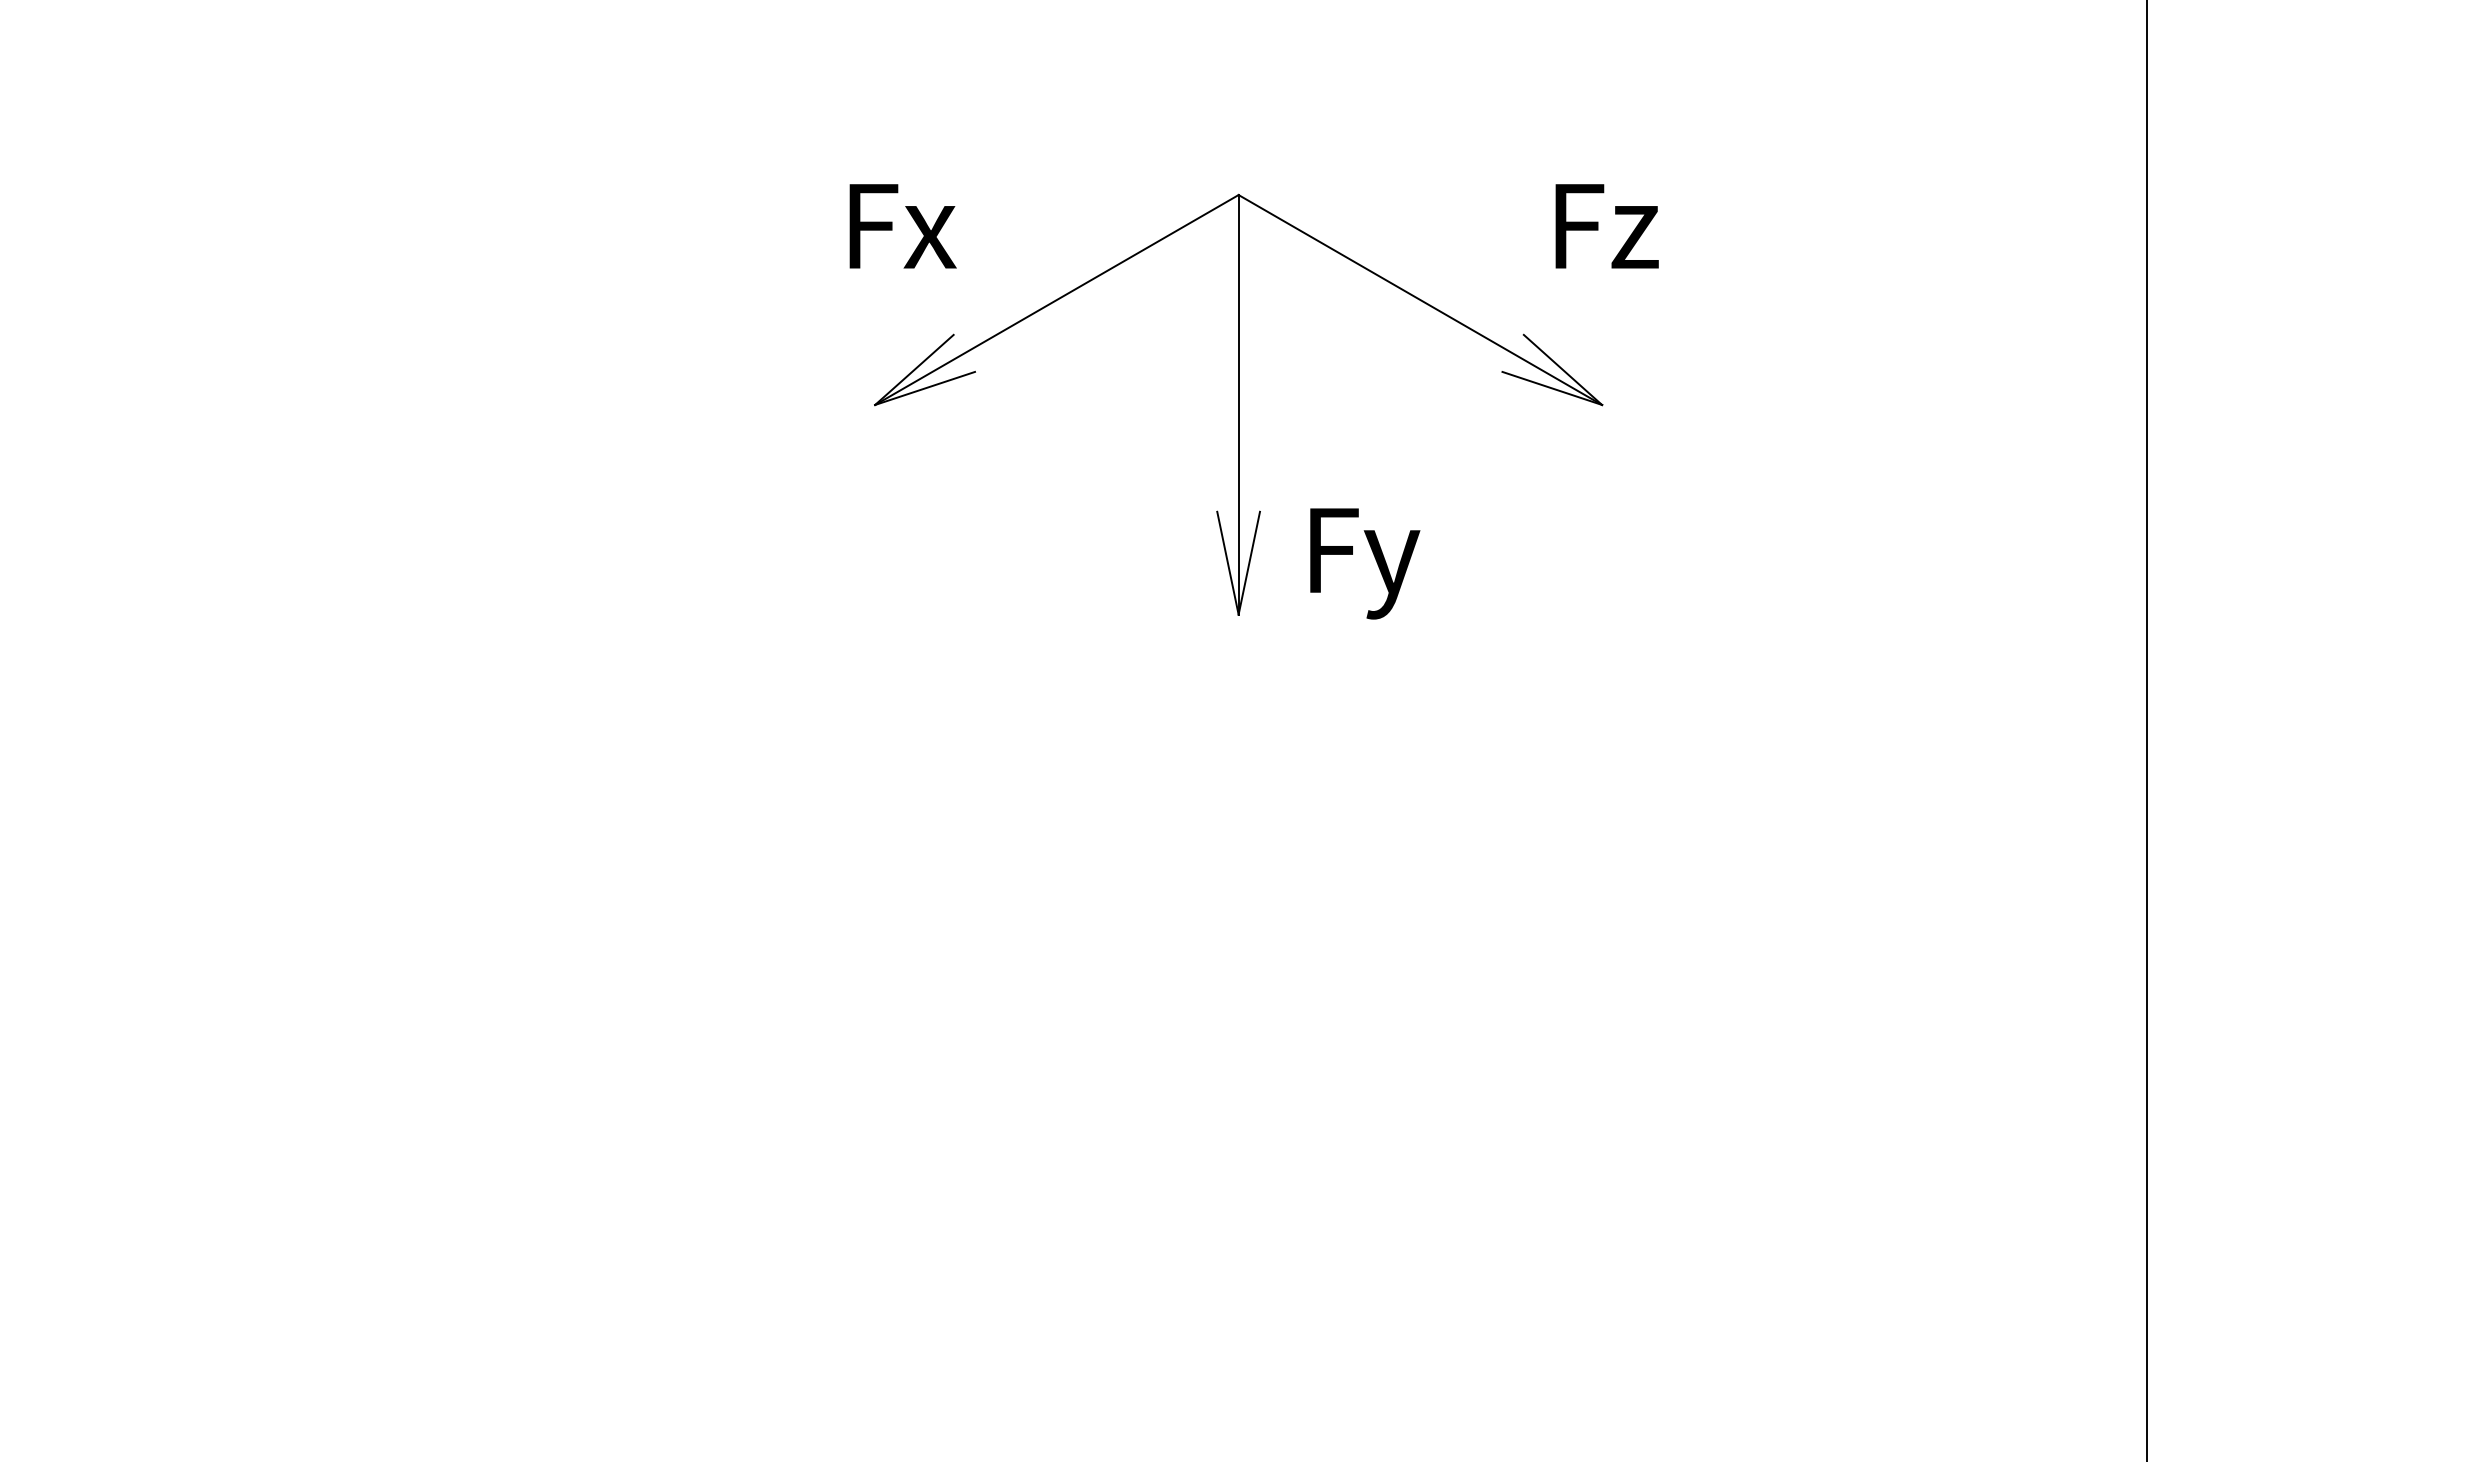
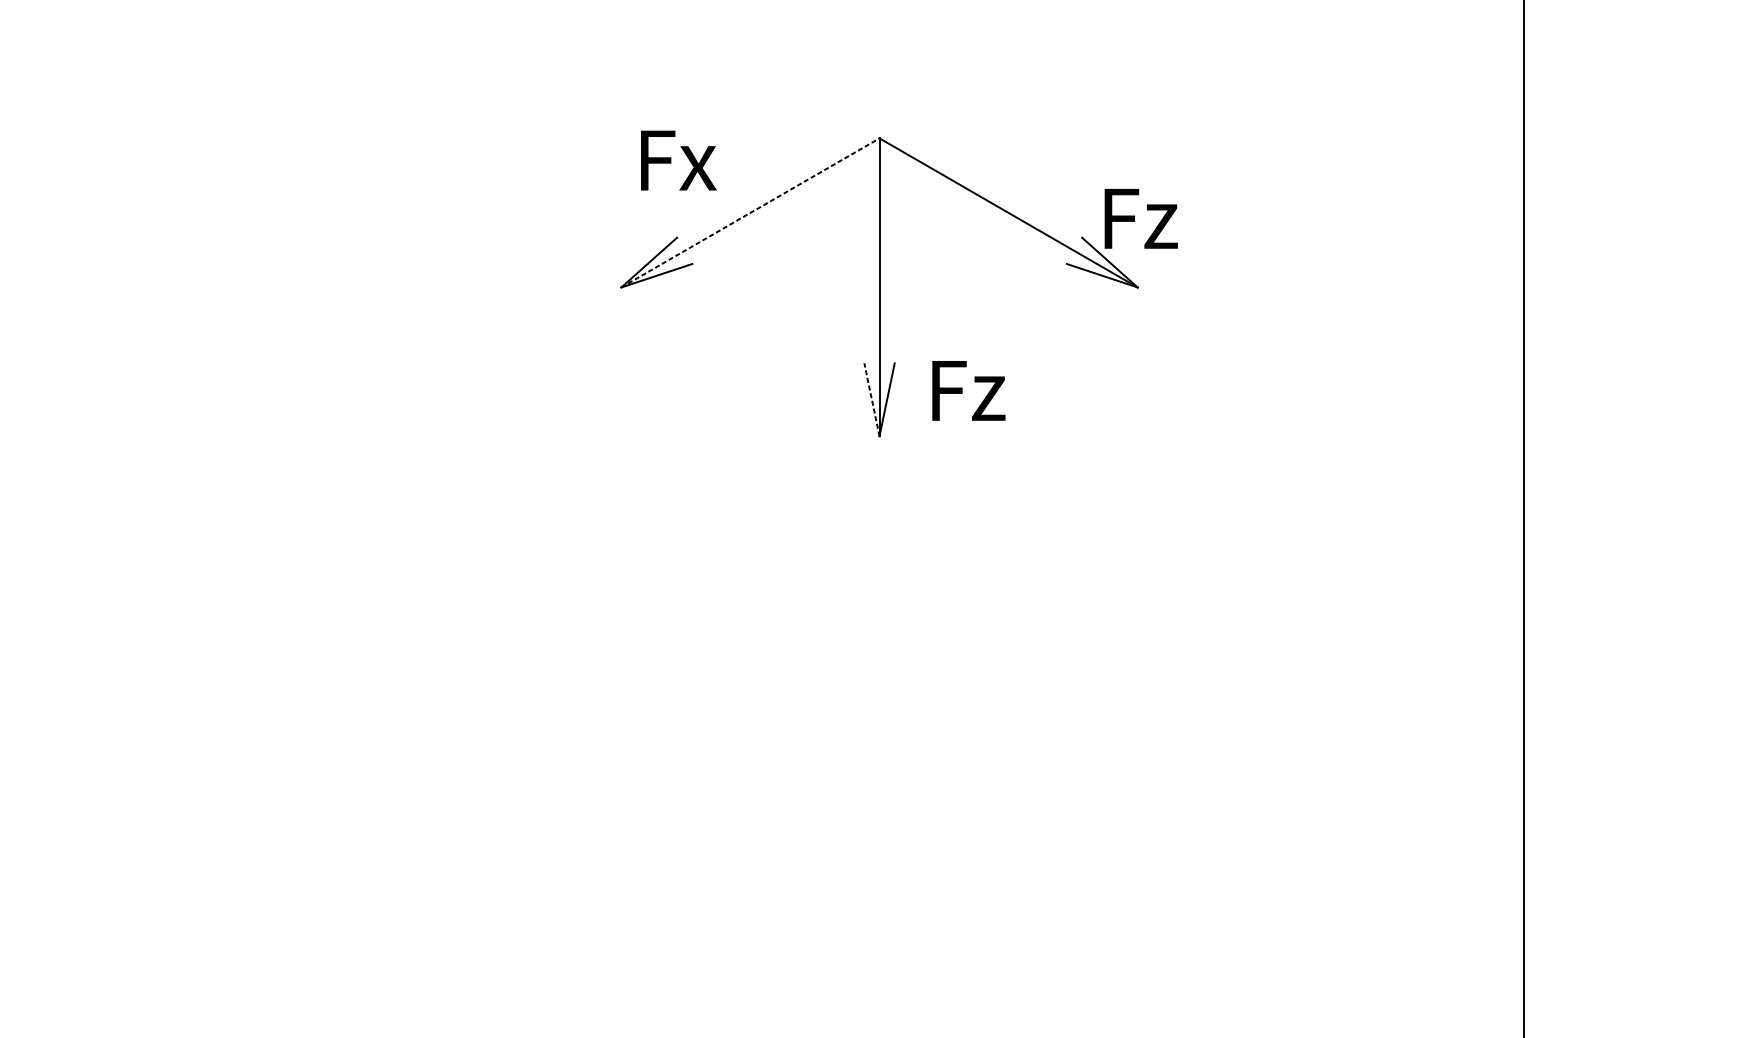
text: (902, 226) -> (678, 160), moved
text: (1606, 226) -> (1140, 218), moved
line: (1056, 300) -> (750, 213), solid -> dashed
line: (1227, 563) -> (871, 400), solid -> dashed
text: (1365, 563) -> (969, 400), Fy -> Fz

